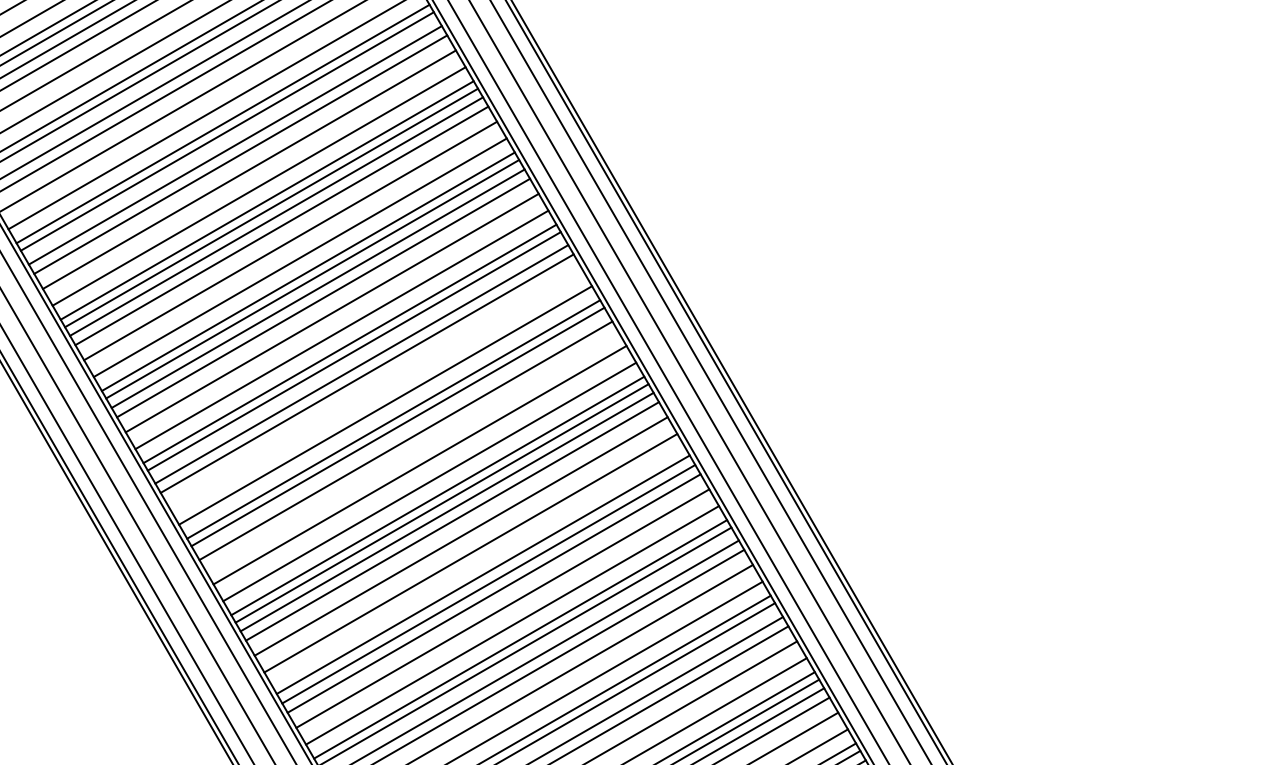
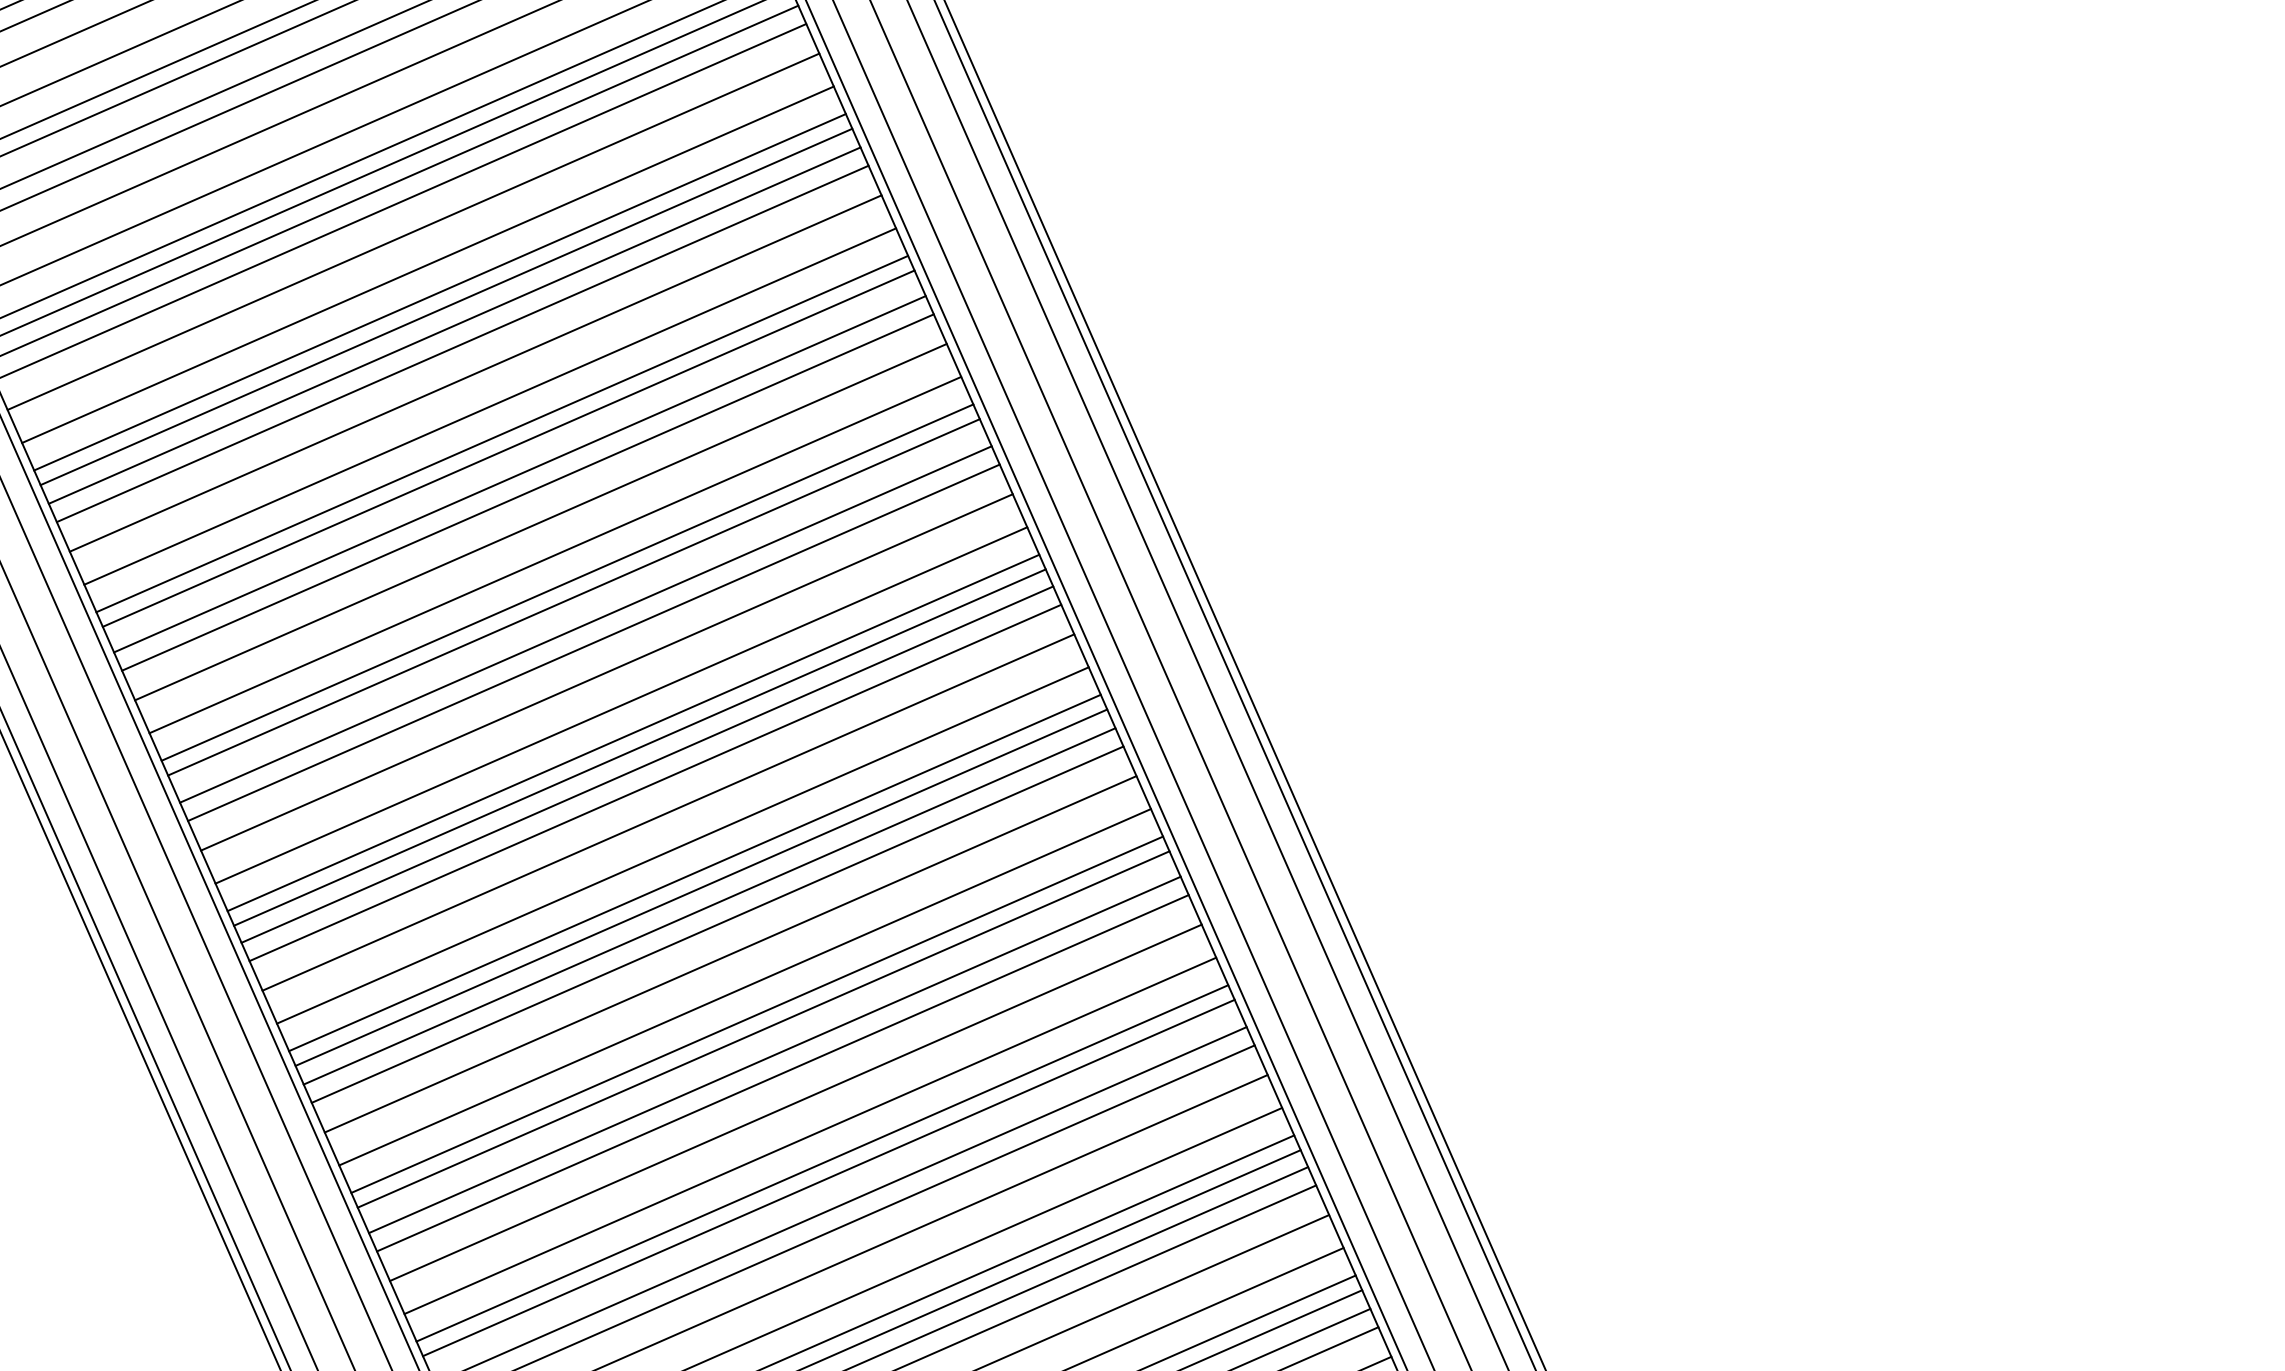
line: (375, 388) -> (540, 521), added
line: (410, 449) -> (592, 641), added
line: (478, 567) -> (694, 873), added

